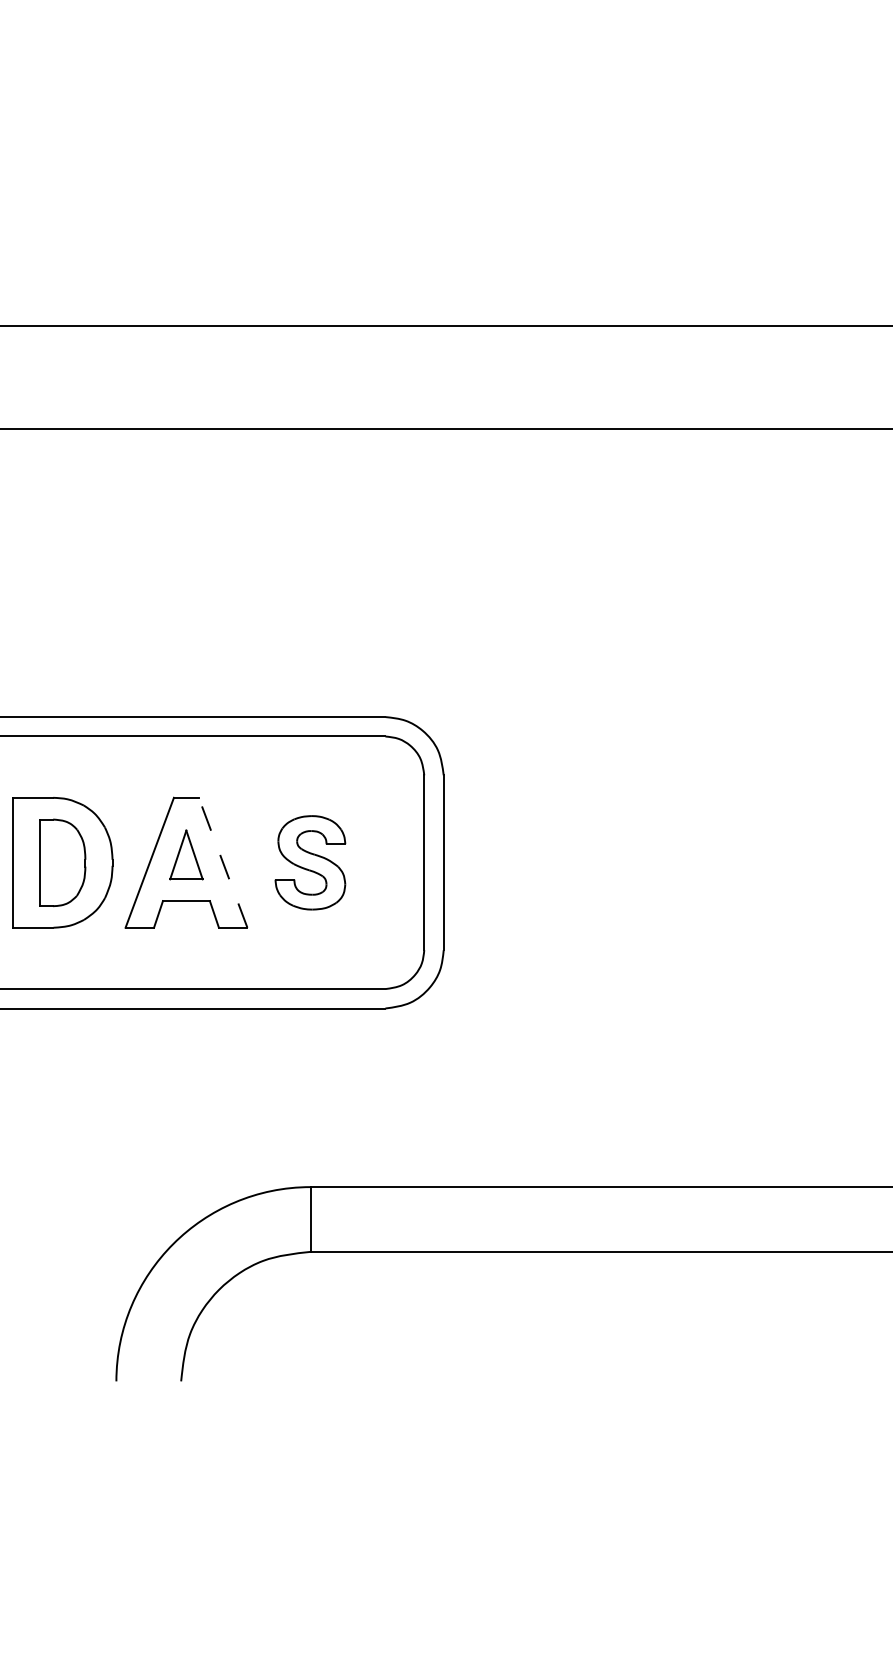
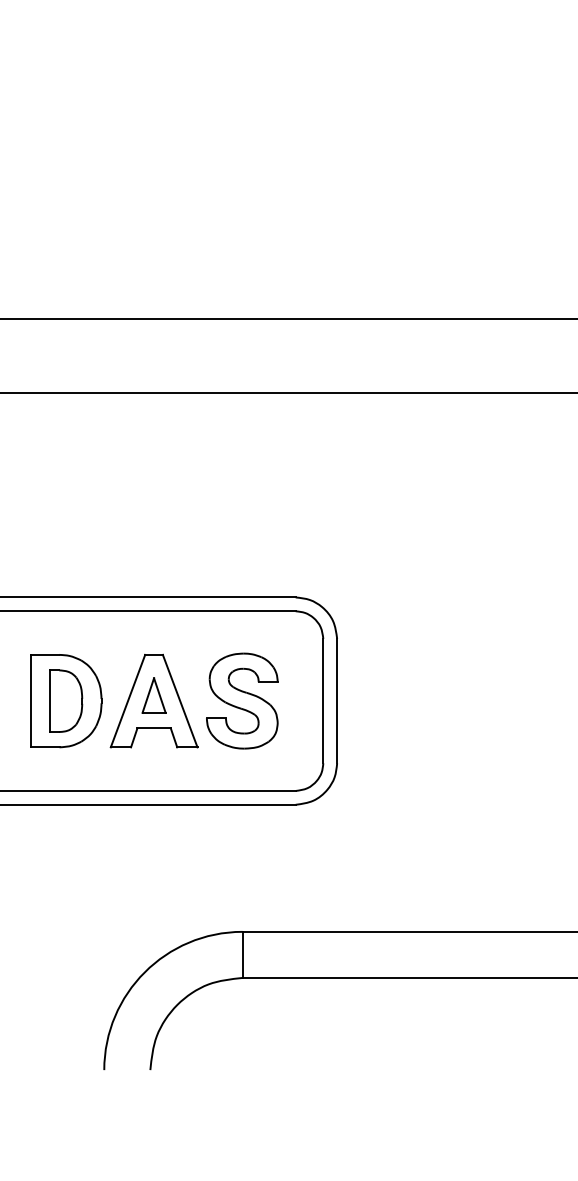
line: (222, 862) -> (179, 700), dashed -> solid
part: (310, 862) -> (242, 700), size x1.43

